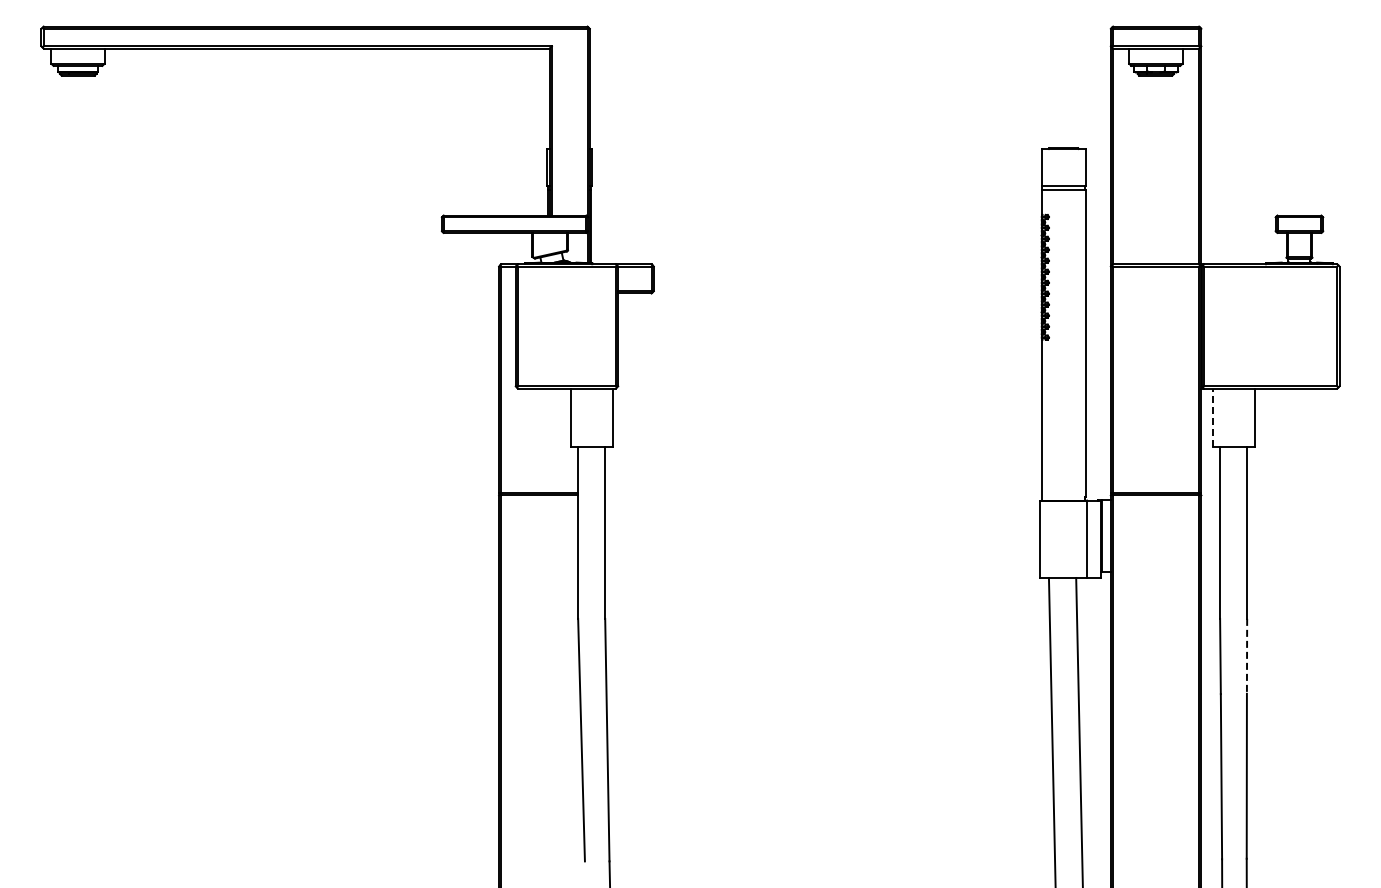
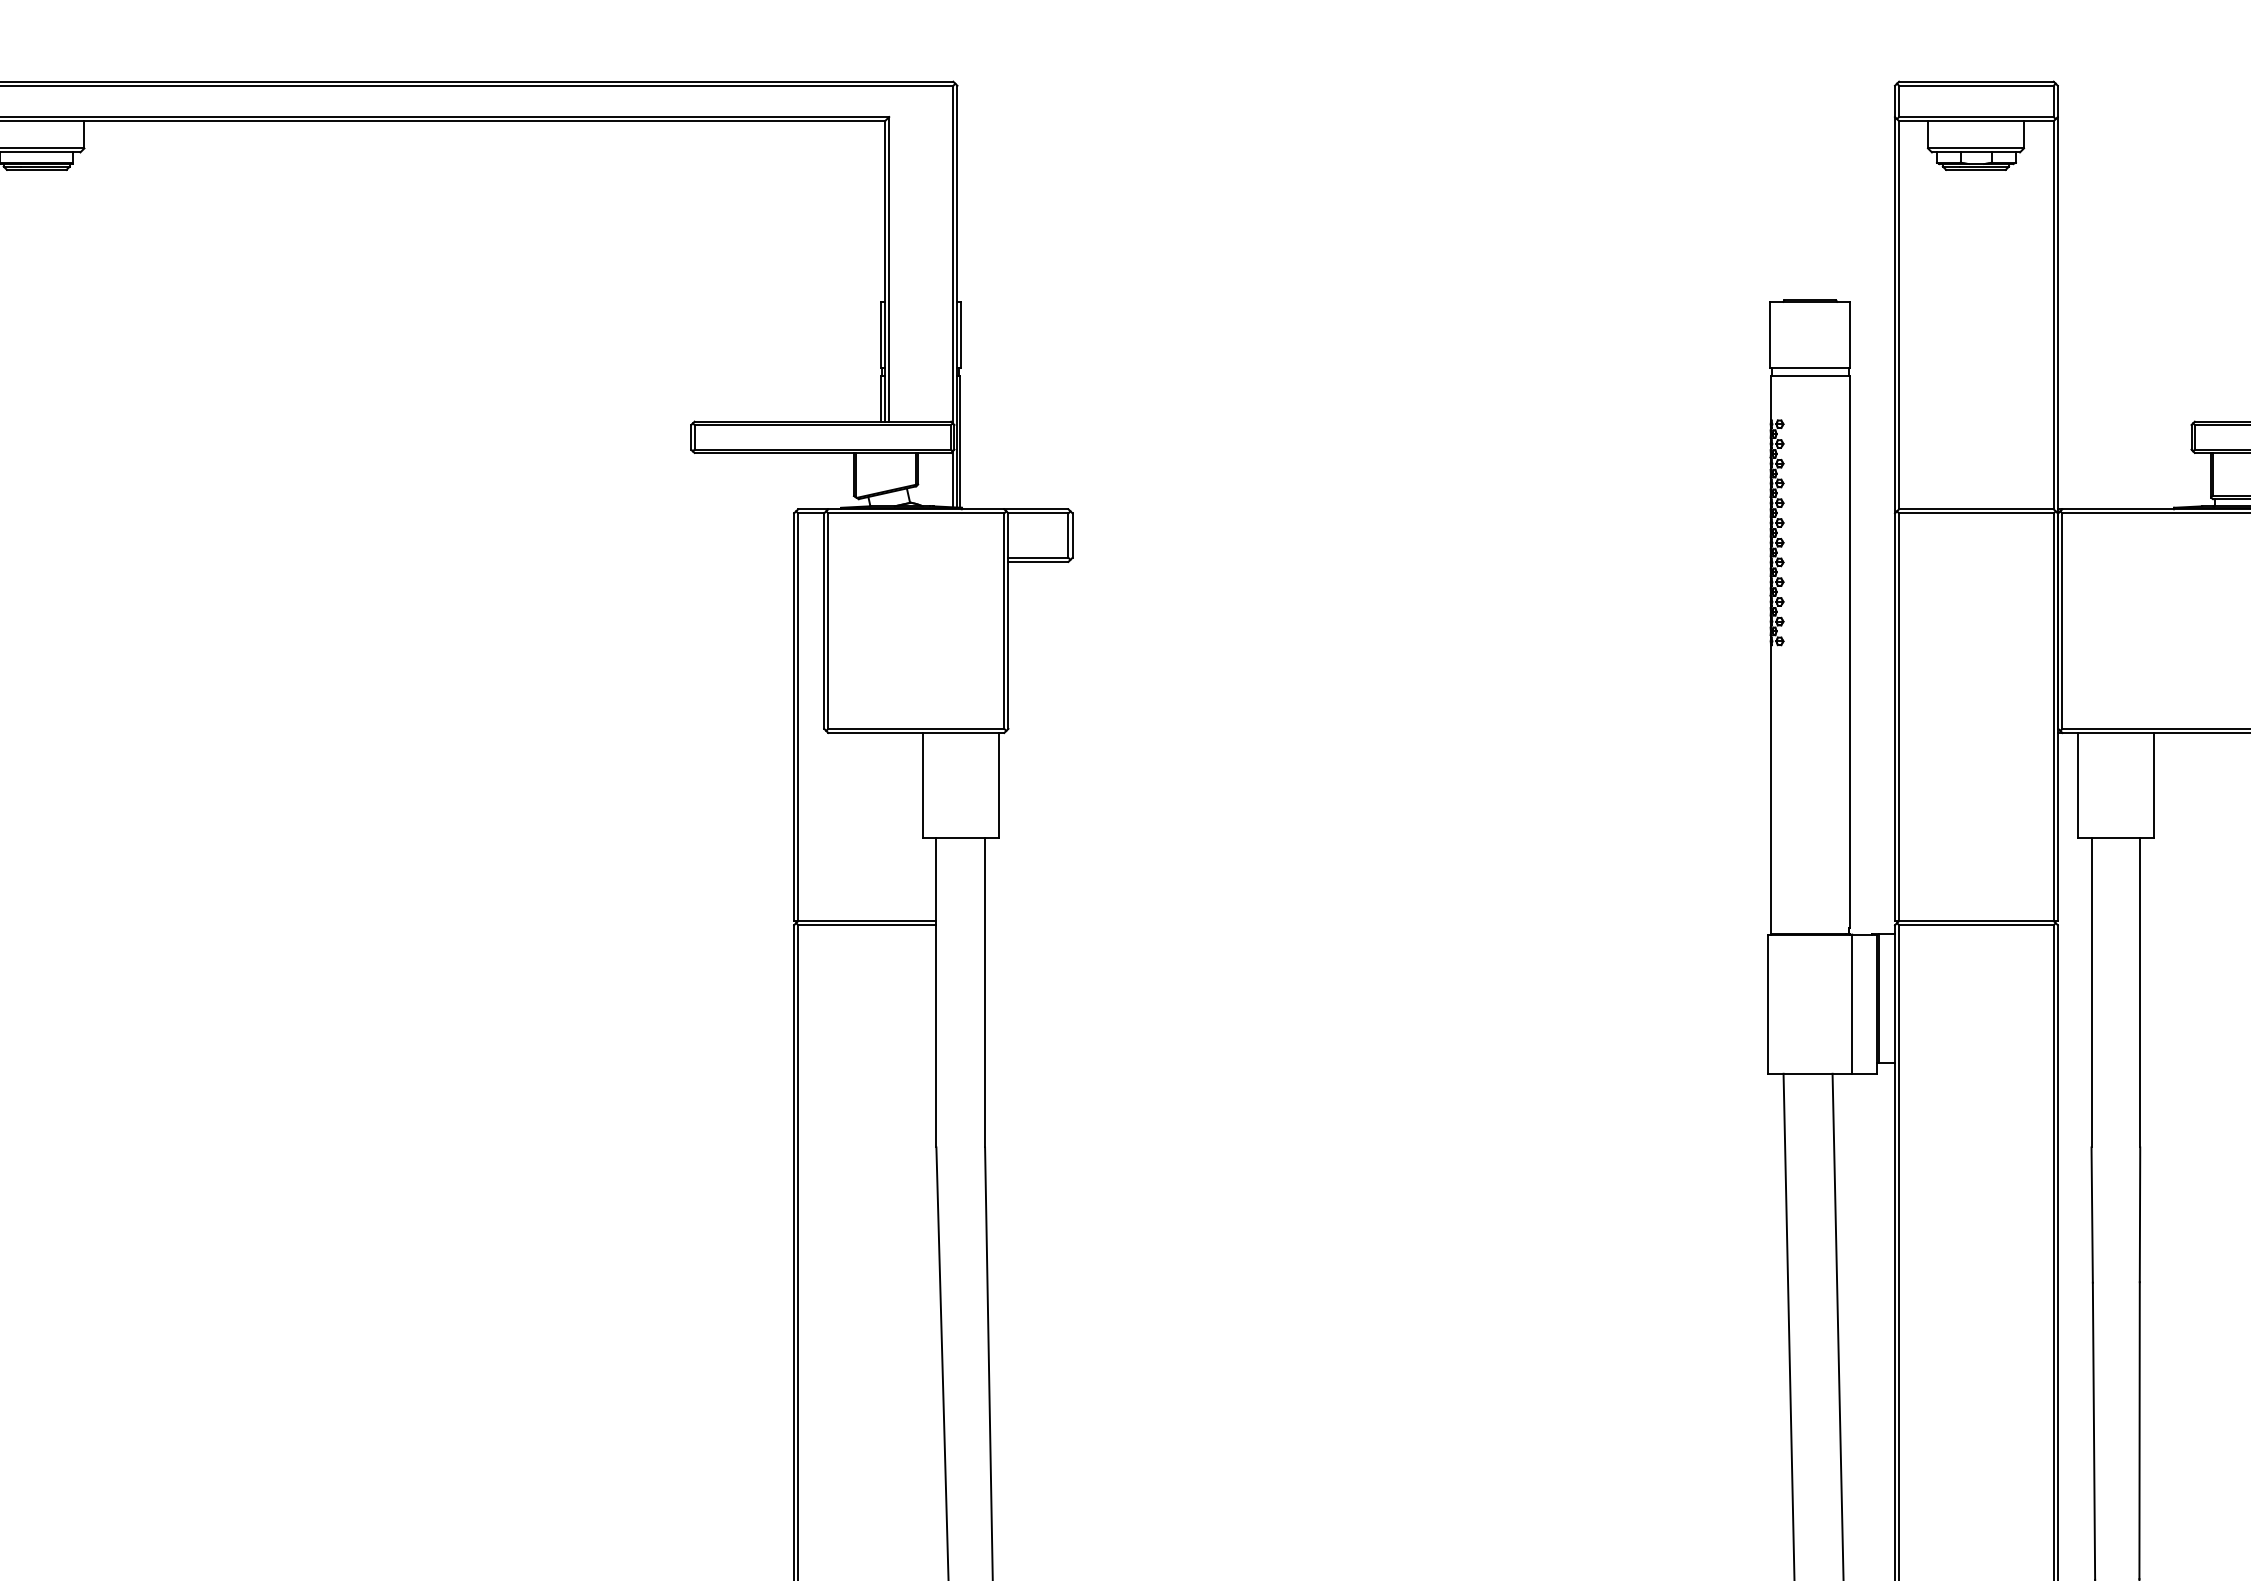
line: (1212, 417) -> (2077, 785), dashed -> solid
line: (1247, 656) -> (2140, 1215), dashed -> solid

